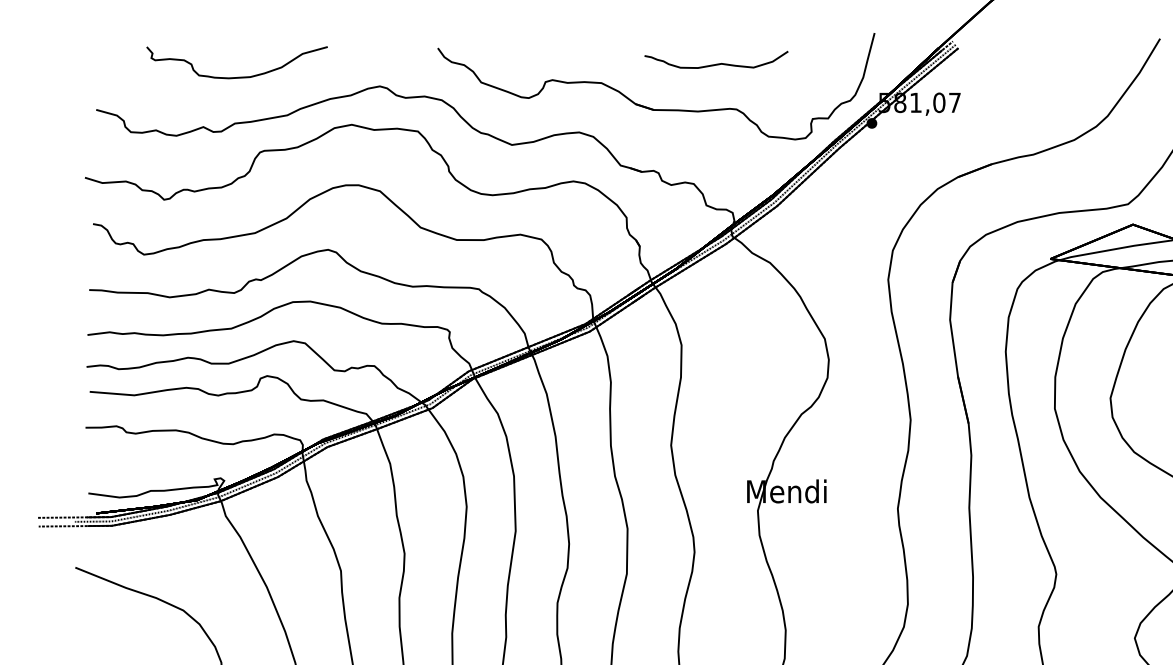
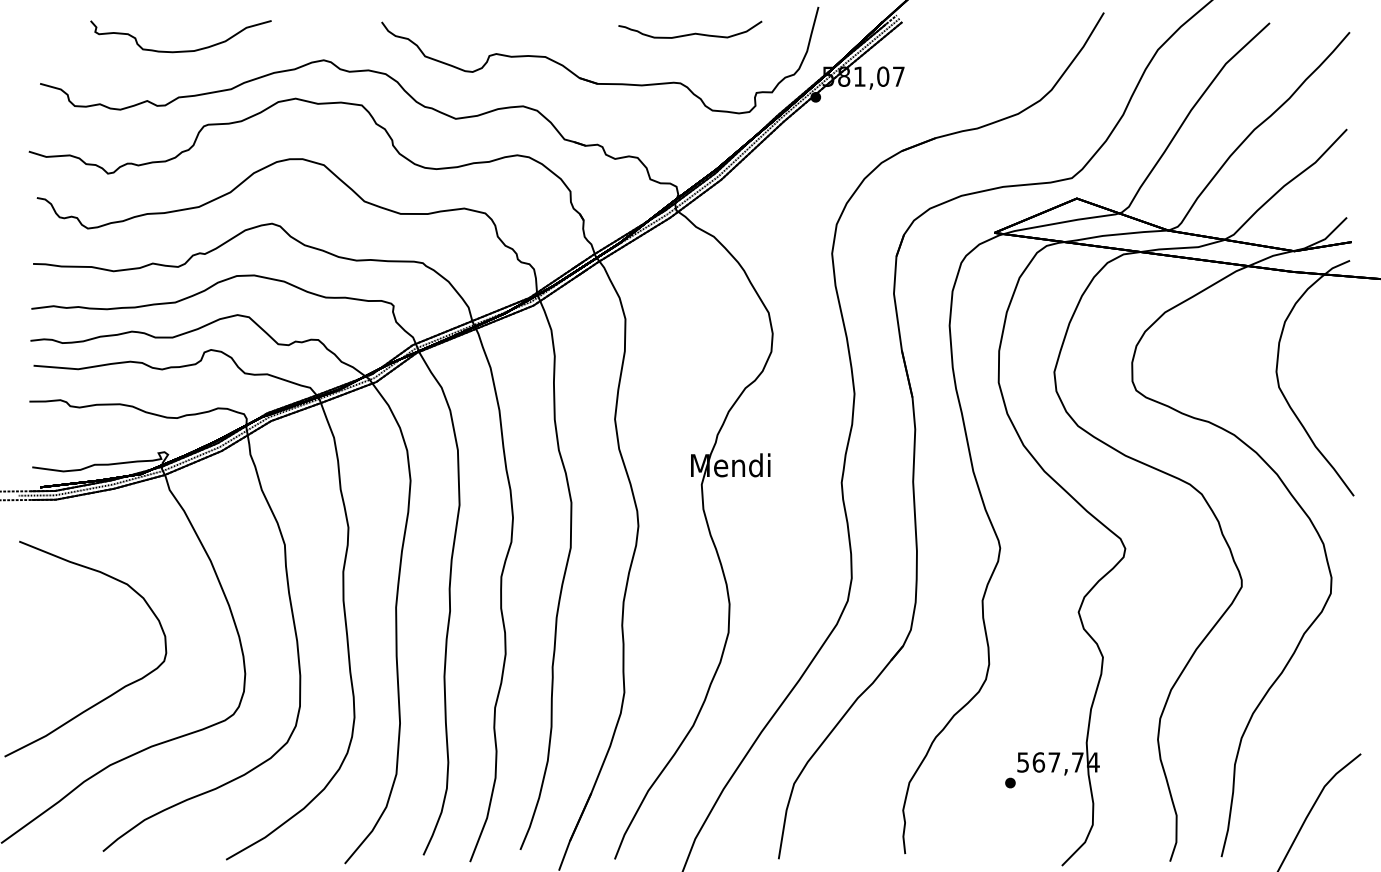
curve: (716, 63) -> (690, 33), moved

